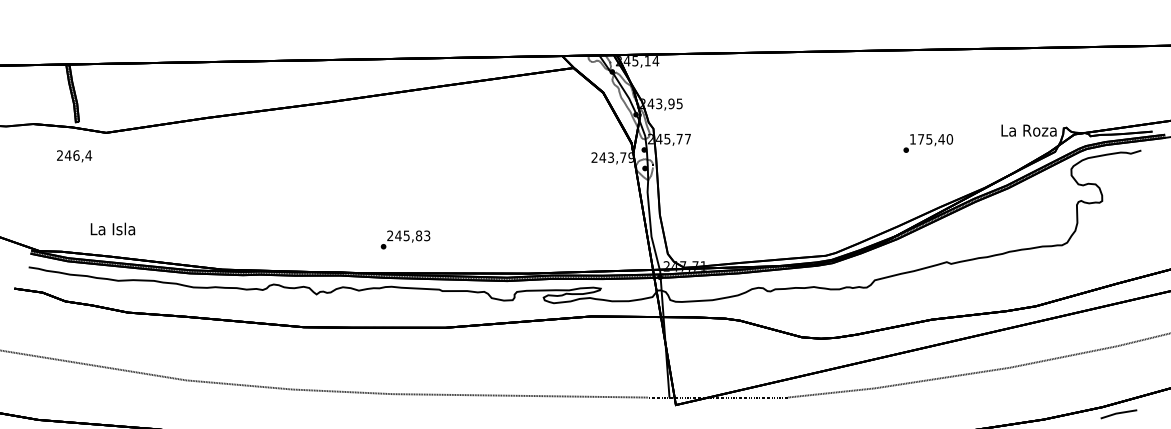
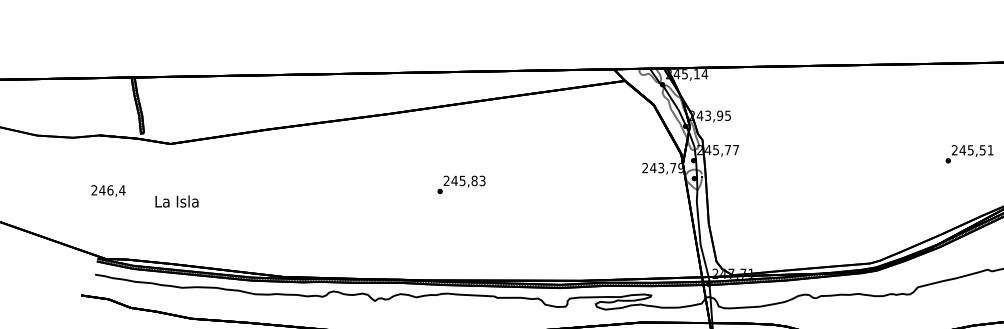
text: (931, 139) -> (972, 150), 175,40 -> 245,51
text: (74, 156) -> (108, 191), moved
text: (112, 228) -> (176, 200), moved
text: (405, 239) -> (461, 184), moved

